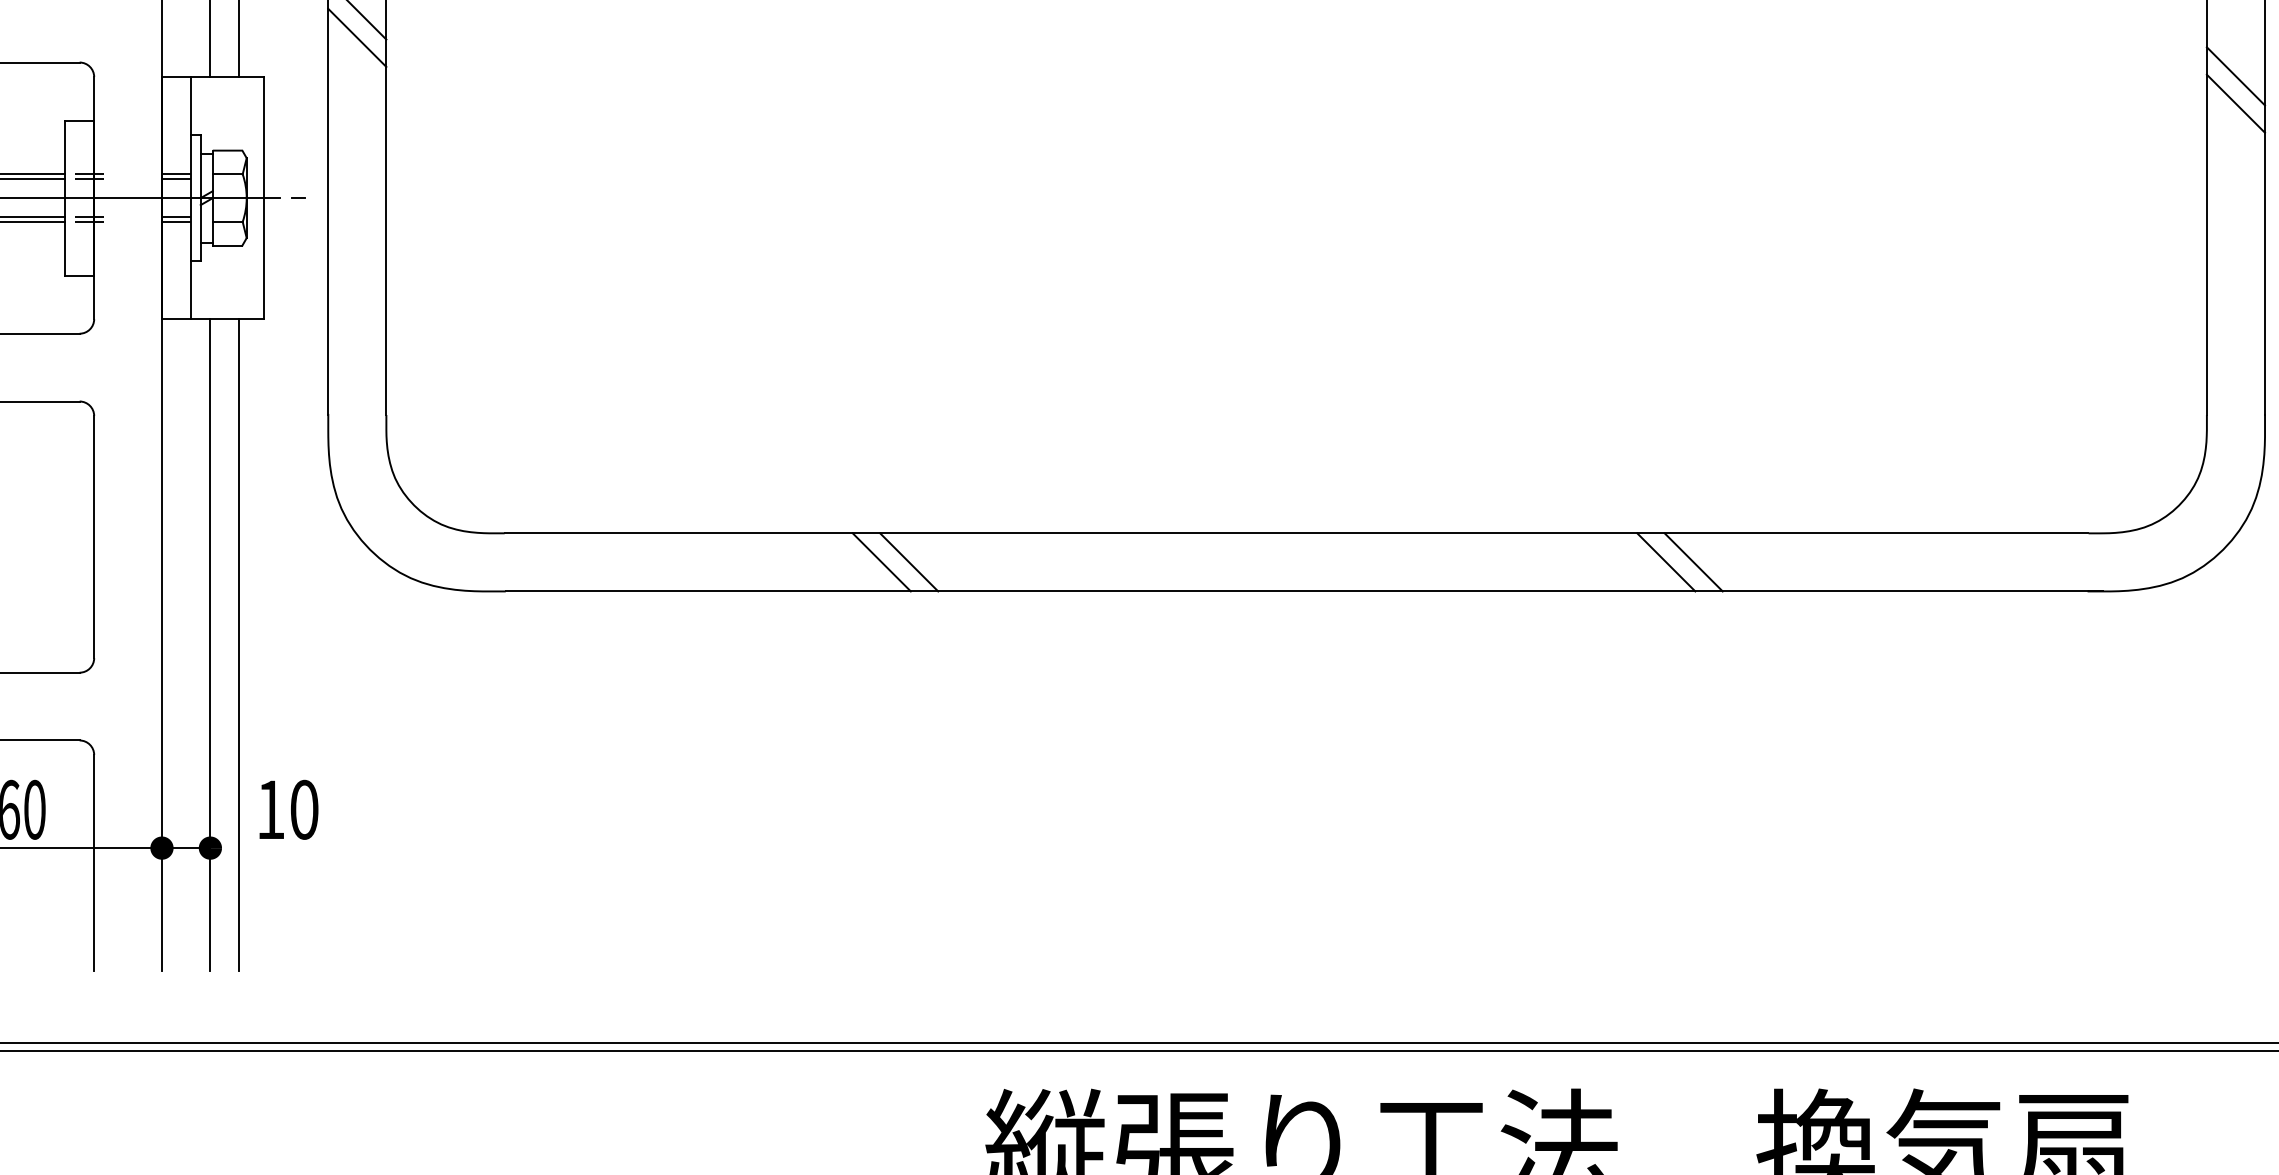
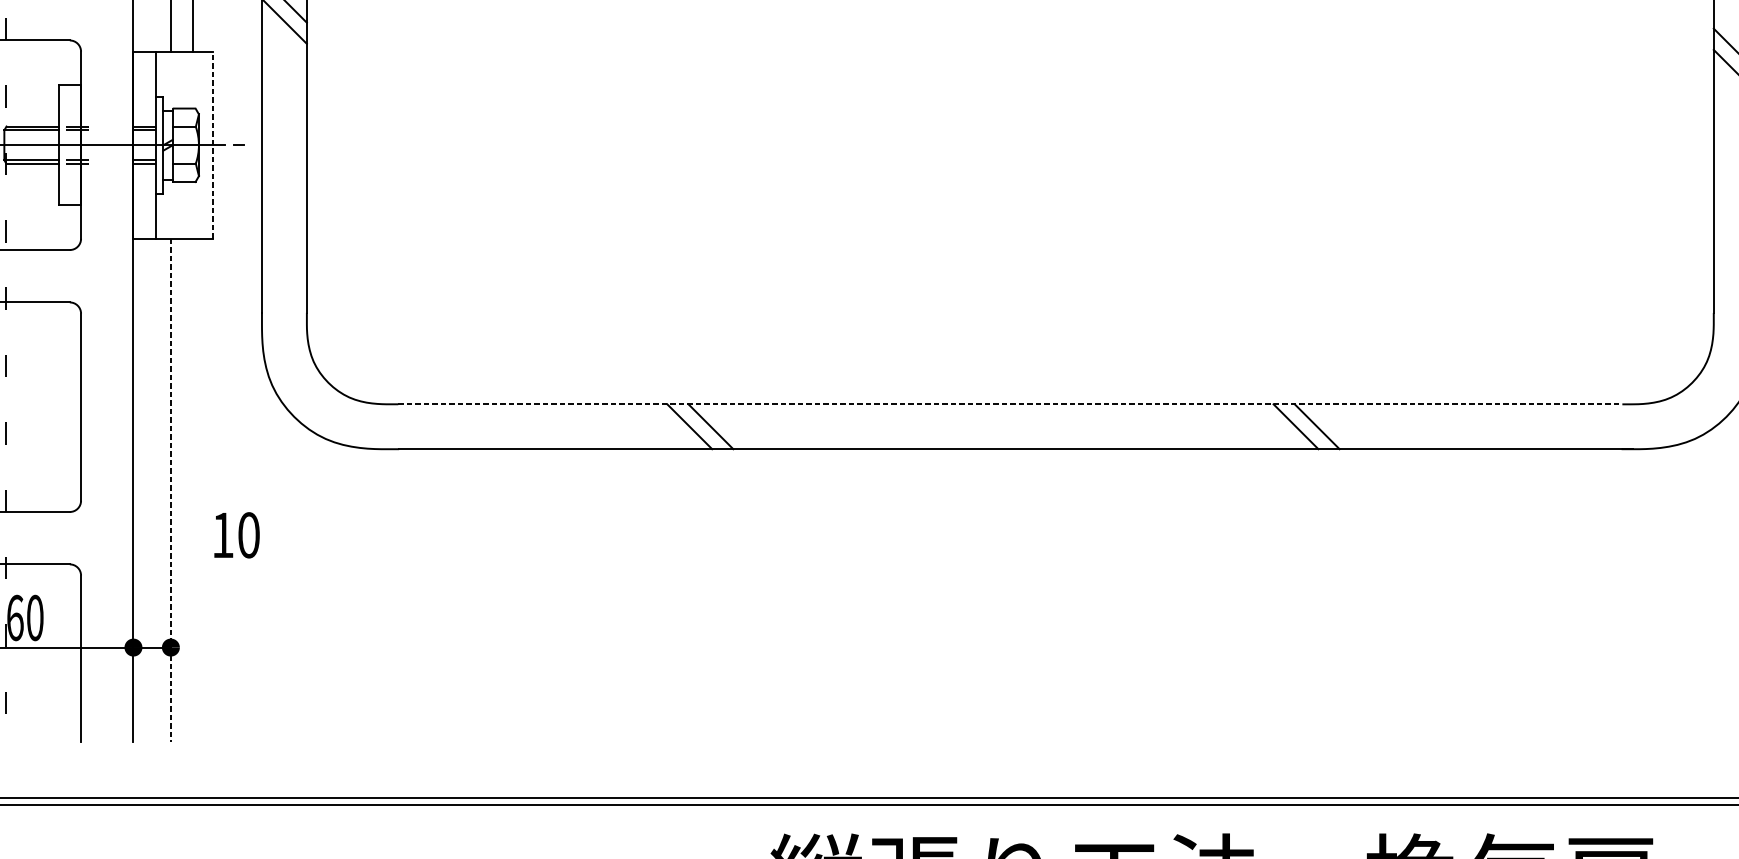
line: (264, 197) -> (212, 144), solid -> dashed
line: (1296, 533) -> (1010, 404), solid -> dashed
line: (210, 644) -> (170, 490), solid -> dashed
line: (239, 644) -> (193, 490), removed
text: (288, 809) -> (236, 535), moved

